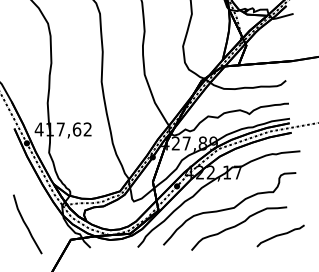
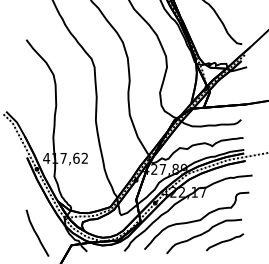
curve: (281, 236) -> (225, 242), moved

